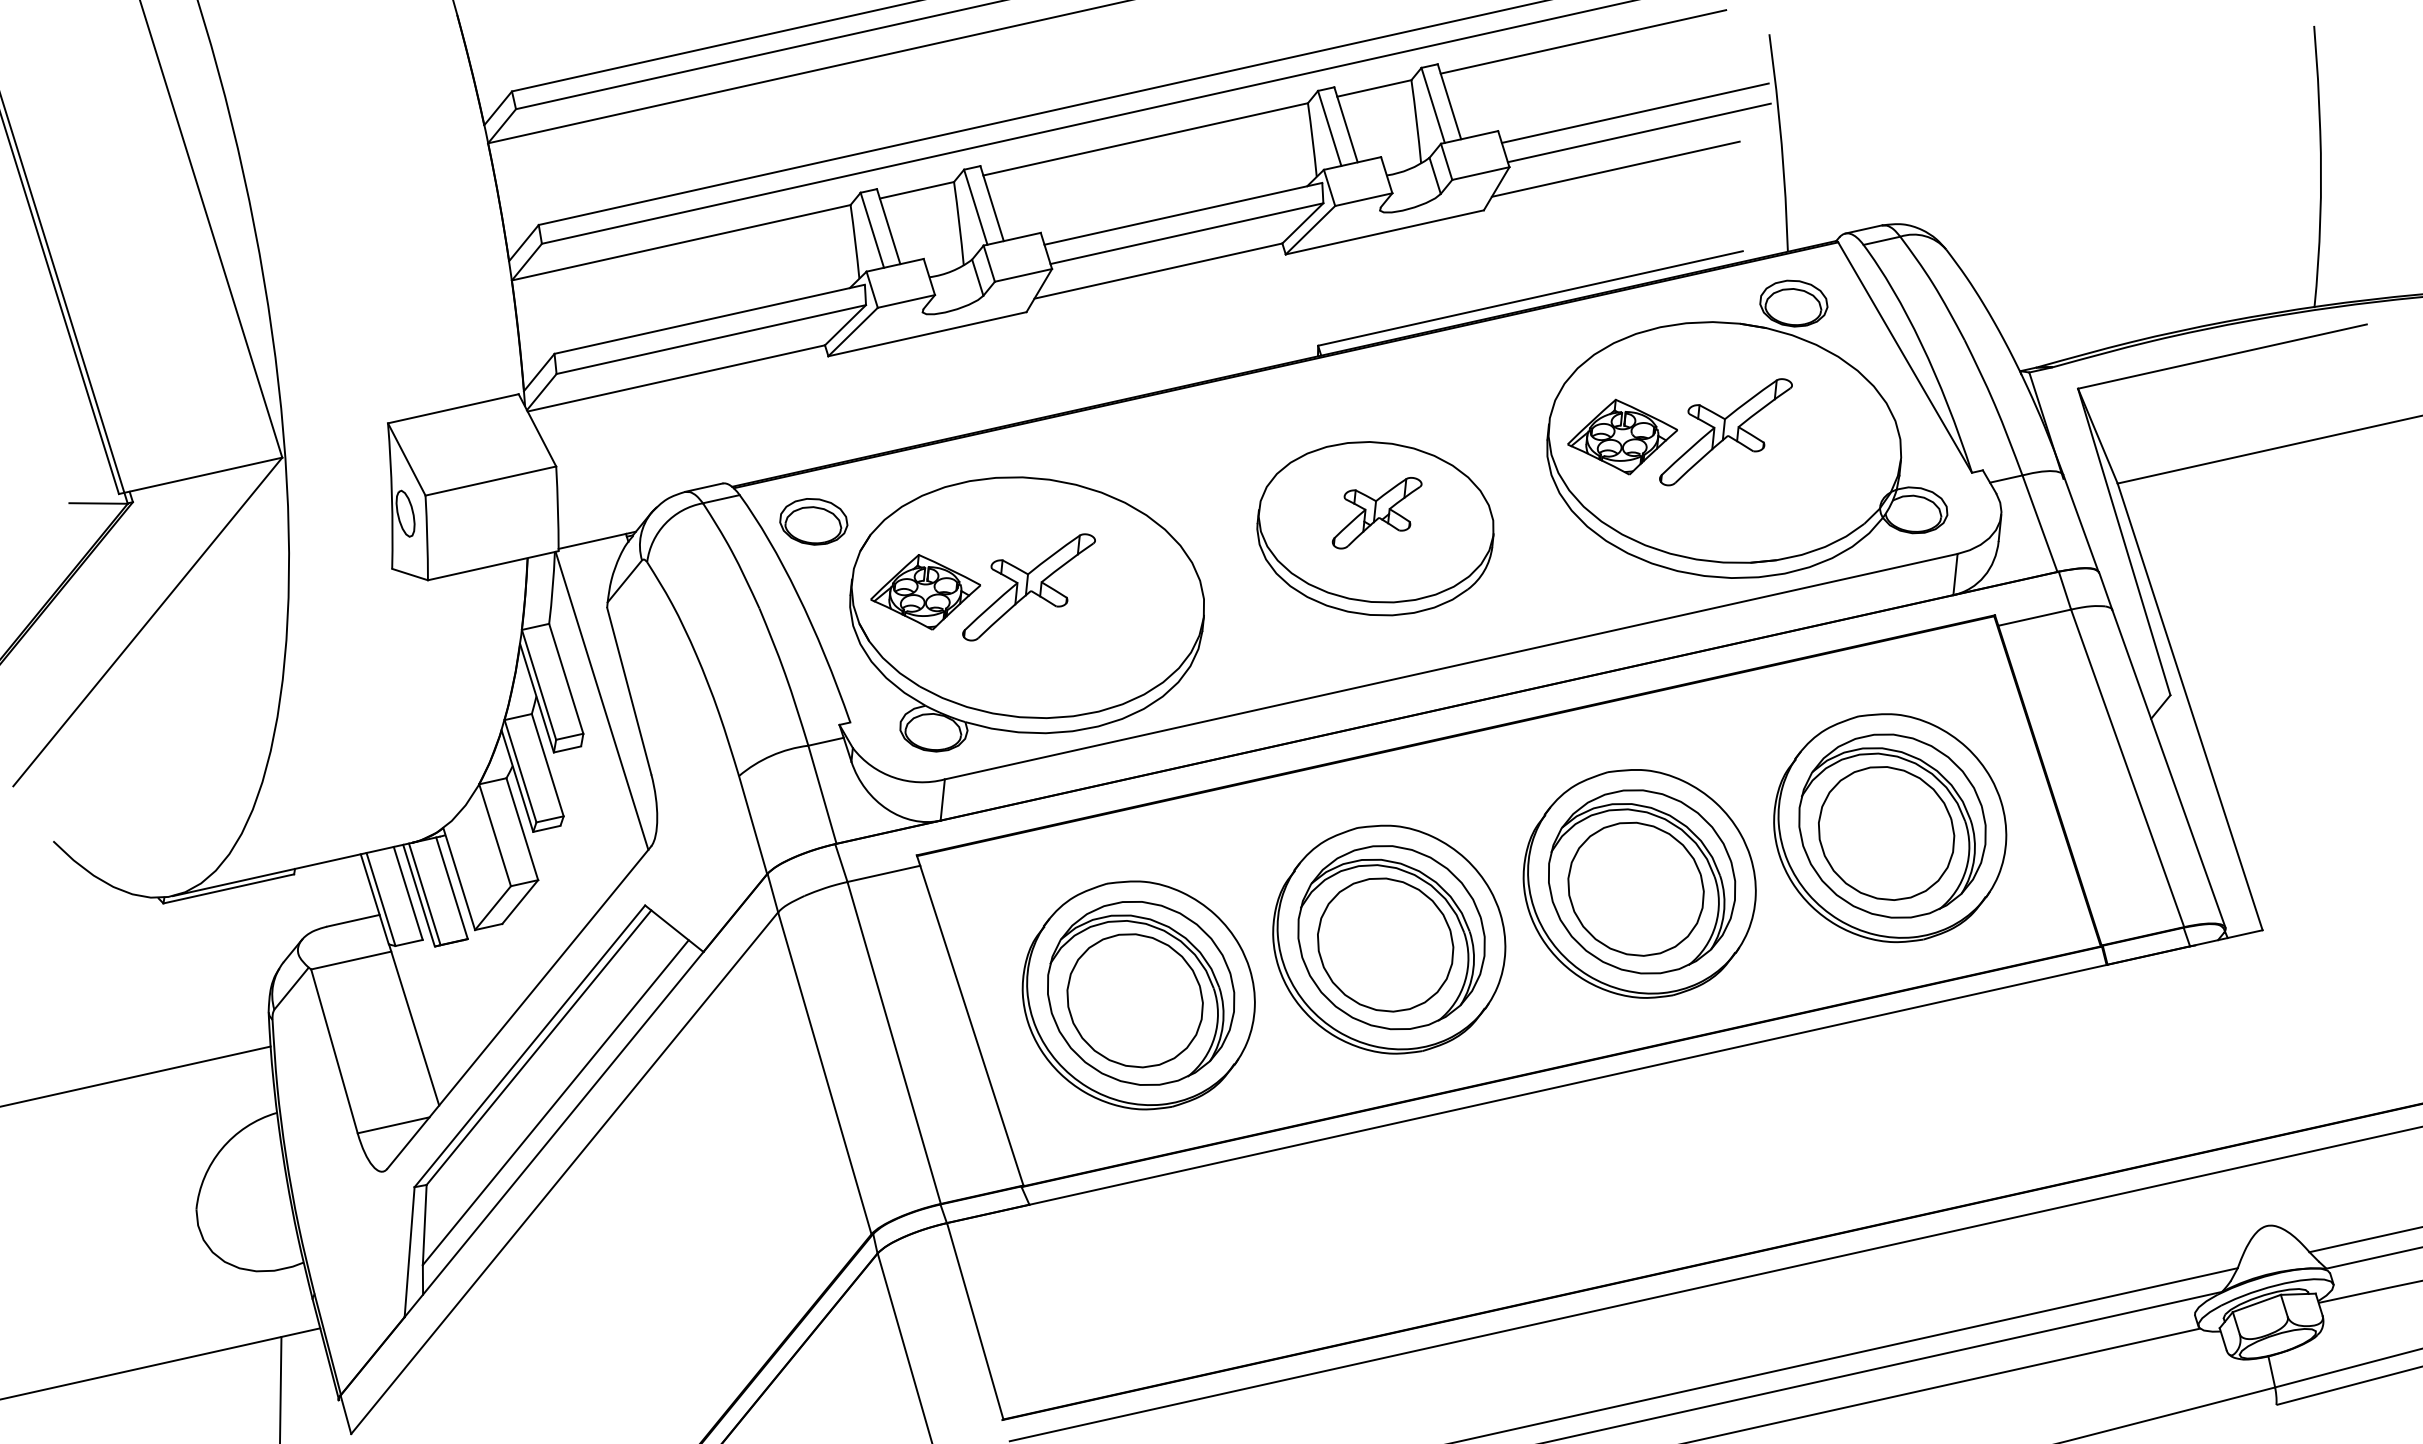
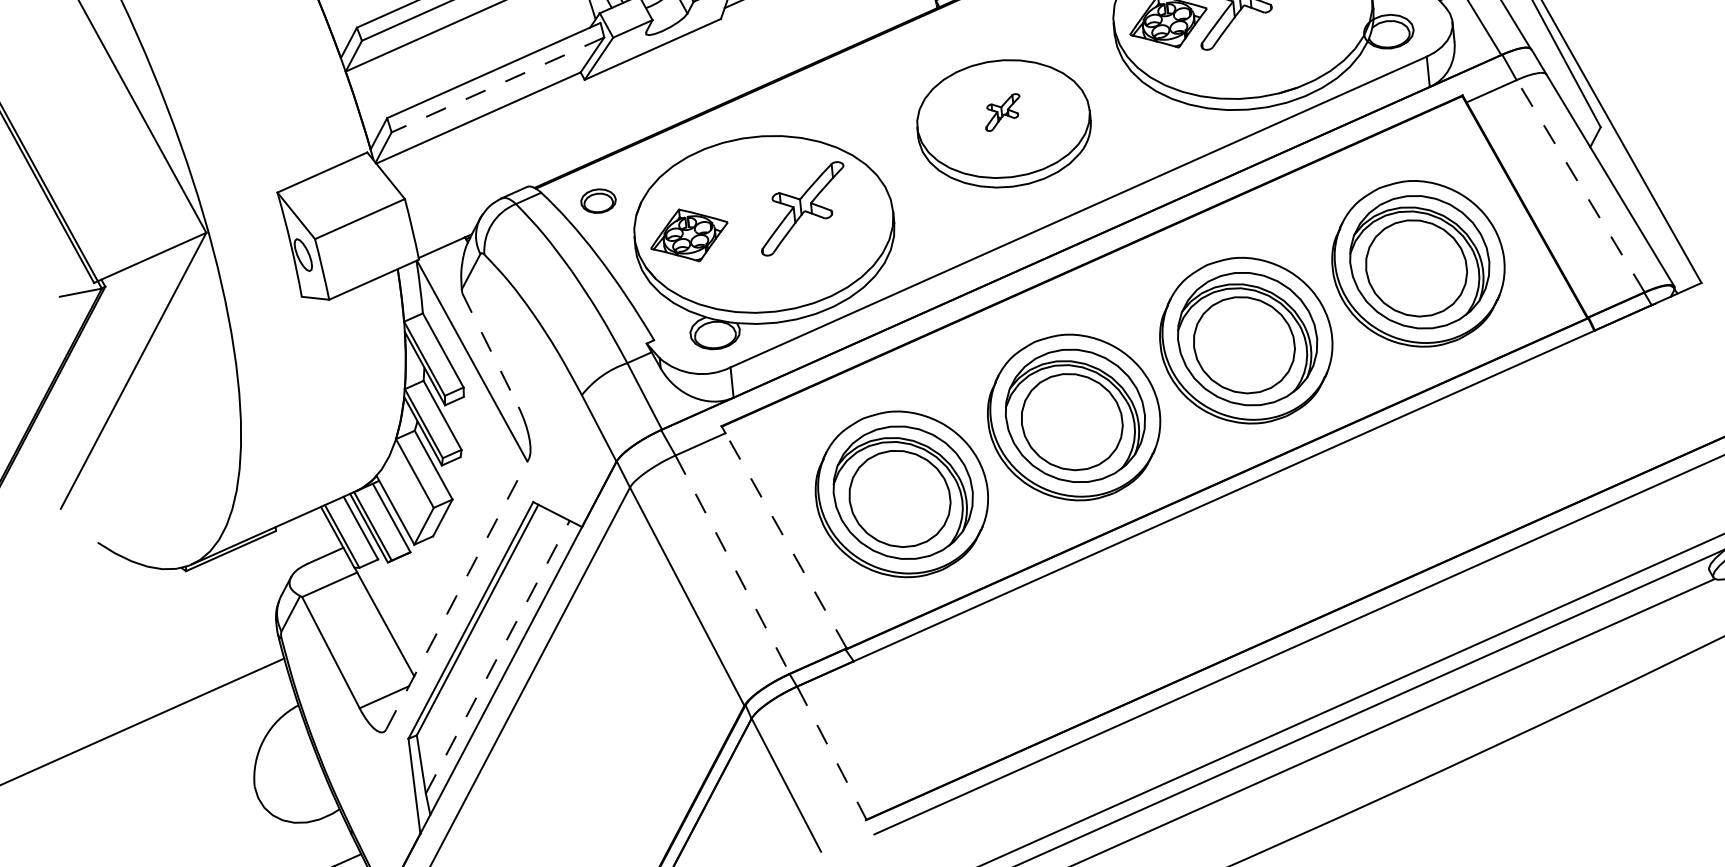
line: (710, 339) -> (497, 84), solid -> dashed
part: (1376, 513) -> (1002, 112), size x0.6
part: (813, 521) -> (598, 200), size x0.7
part: (1028, 587) -> (802, 208), moved
line: (629, 691) -> (490, 350), solid -> dashed
line: (2127, 768) -> (1580, 186), solid -> dashed
line: (519, 1007) -> (457, 593), solid -> dashed
line: (971, 1025) -> (785, 540), solid -> dashed
line: (894, 1042) -> (732, 564), solid -> dashed
line: (555, 1102) -> (497, 657), solid -> dashed
line: (975, 1321) -> (832, 753), solid -> dashed

